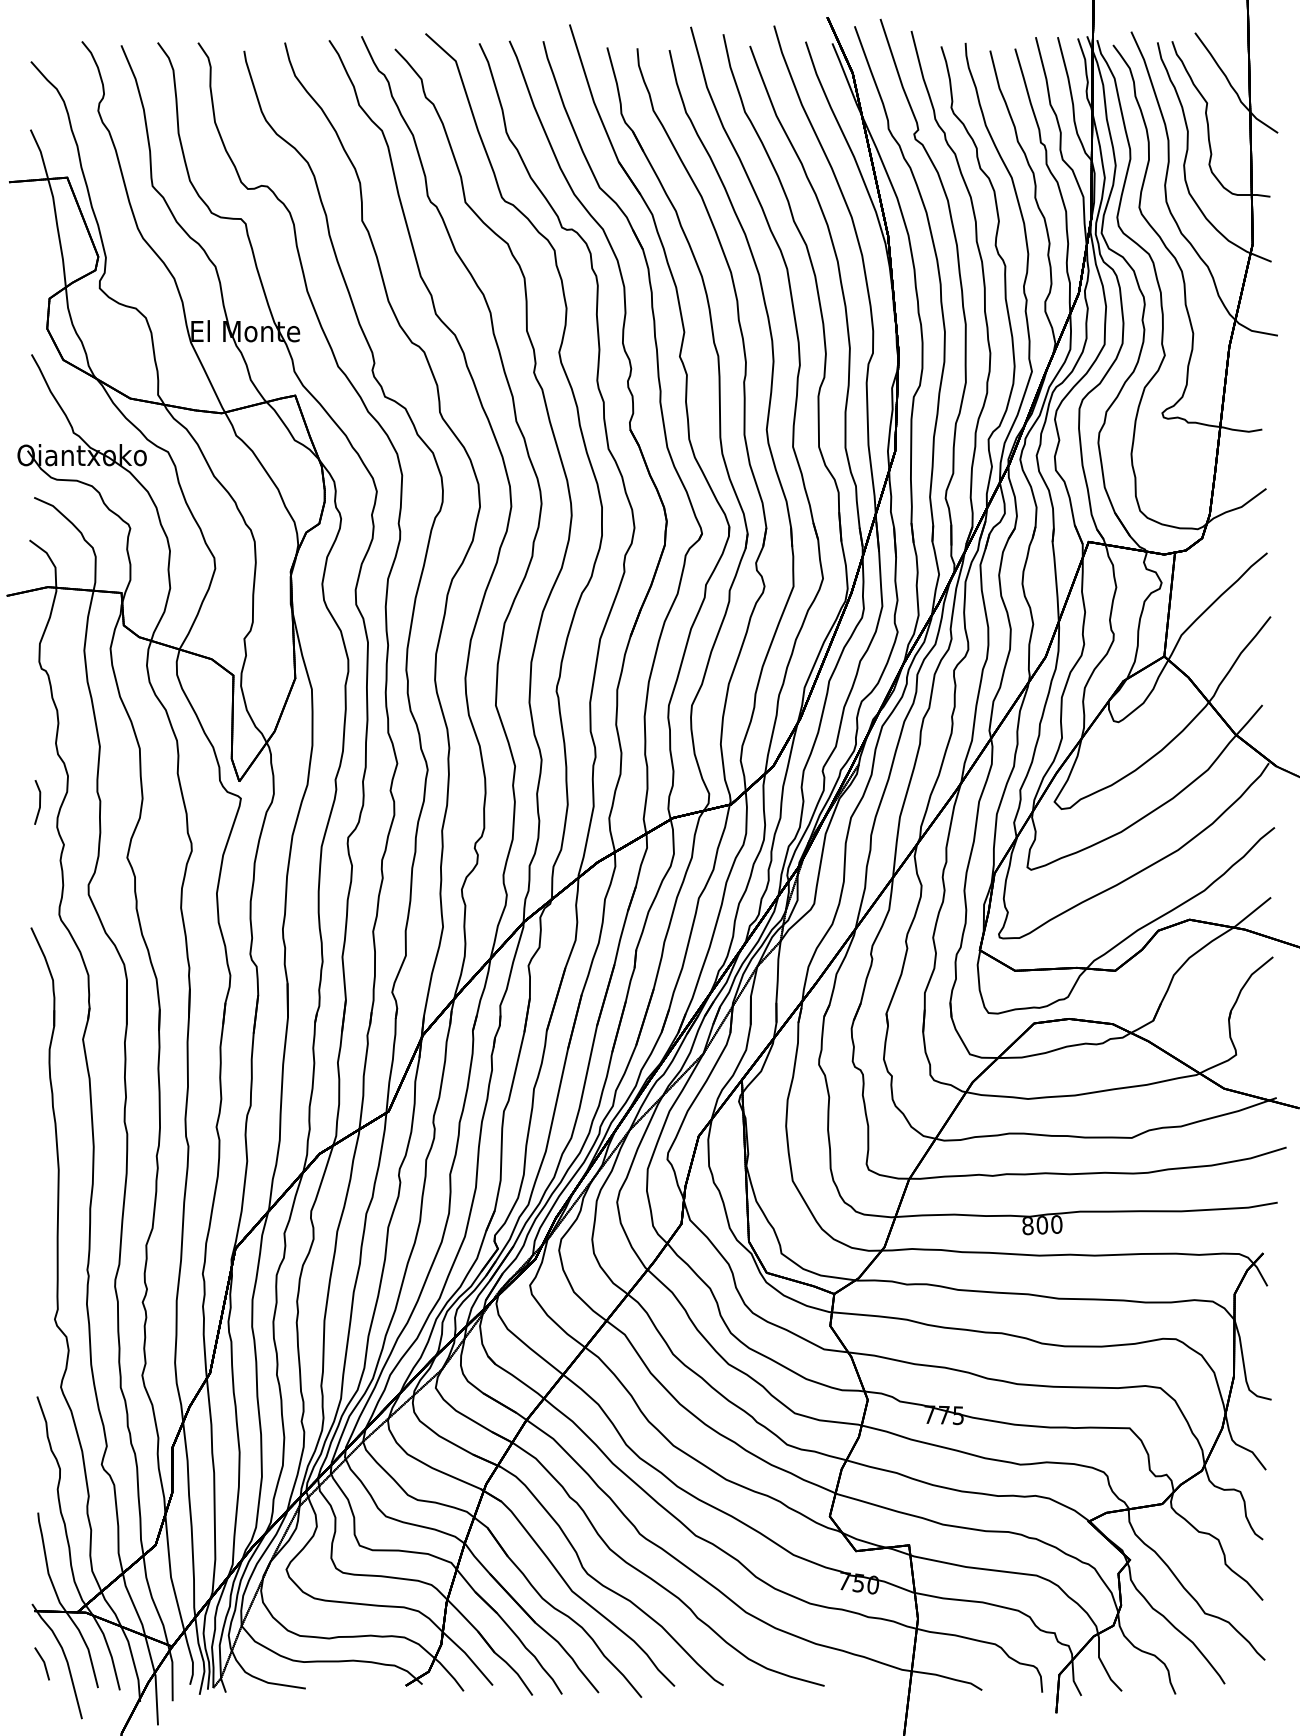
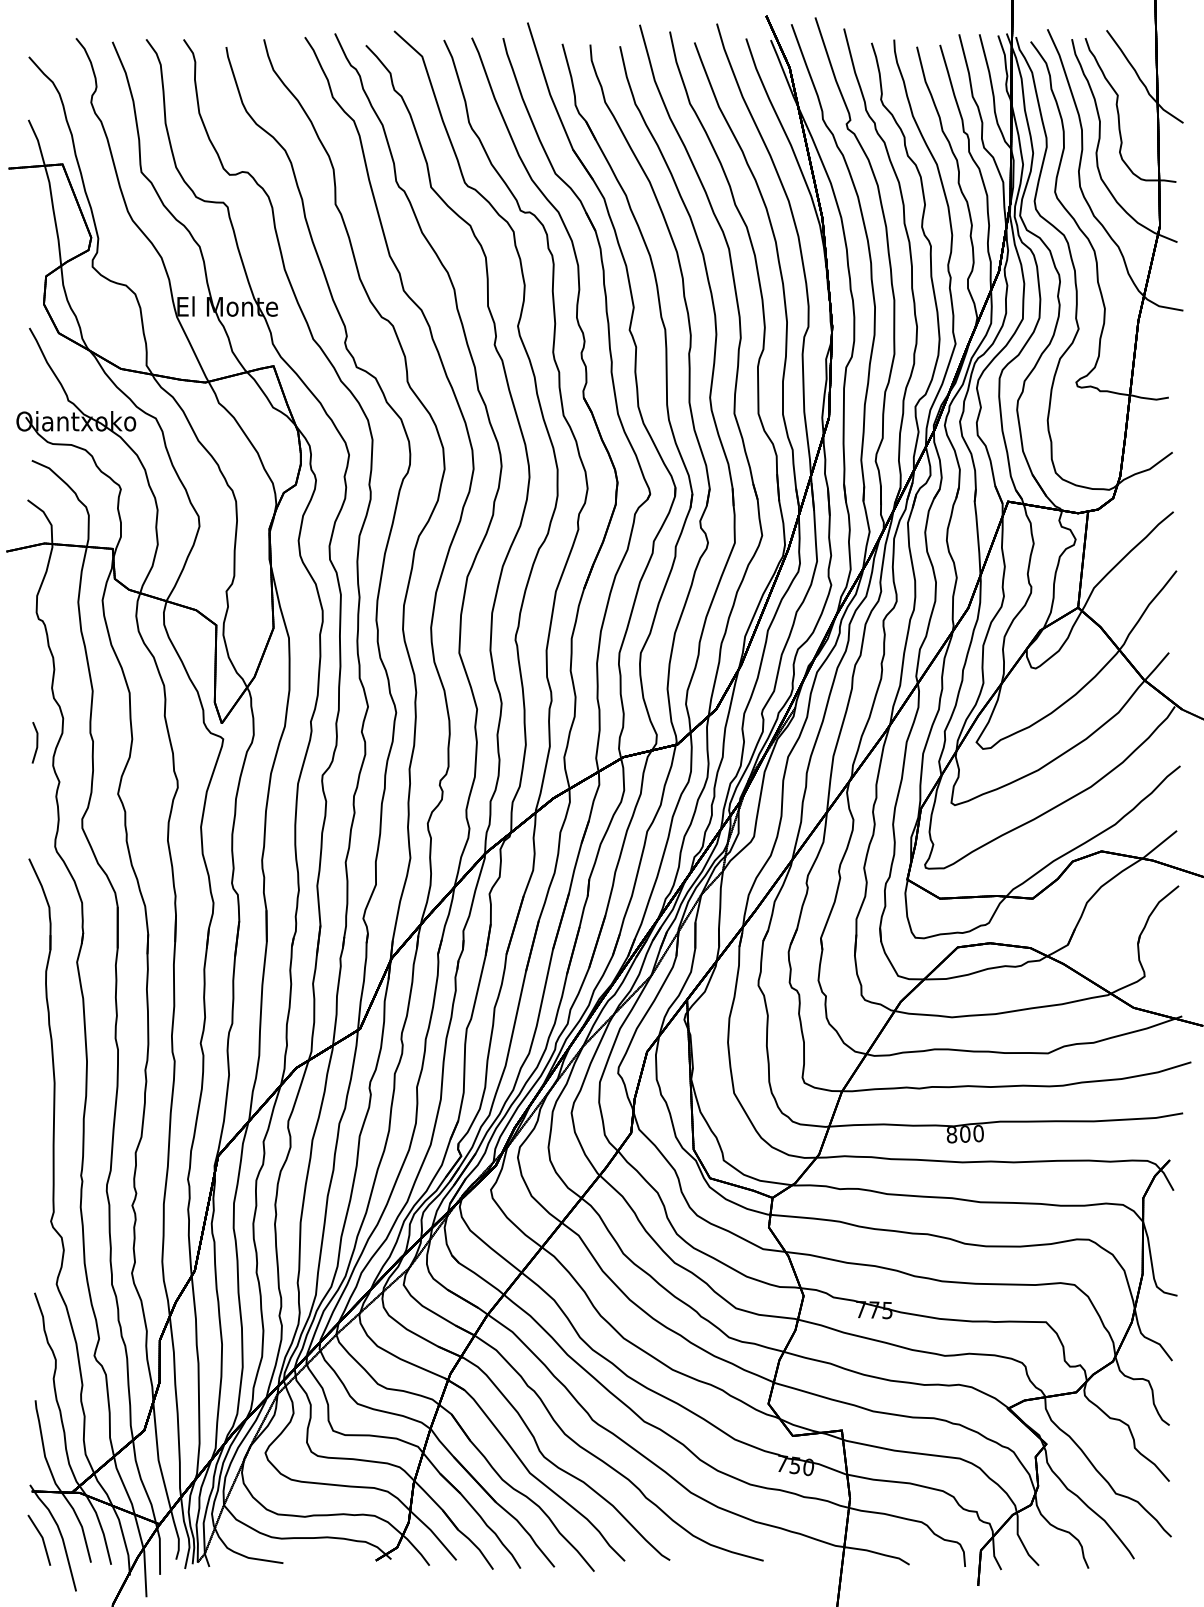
part: (41, 1663) -> (38, 1539), size x1.67

